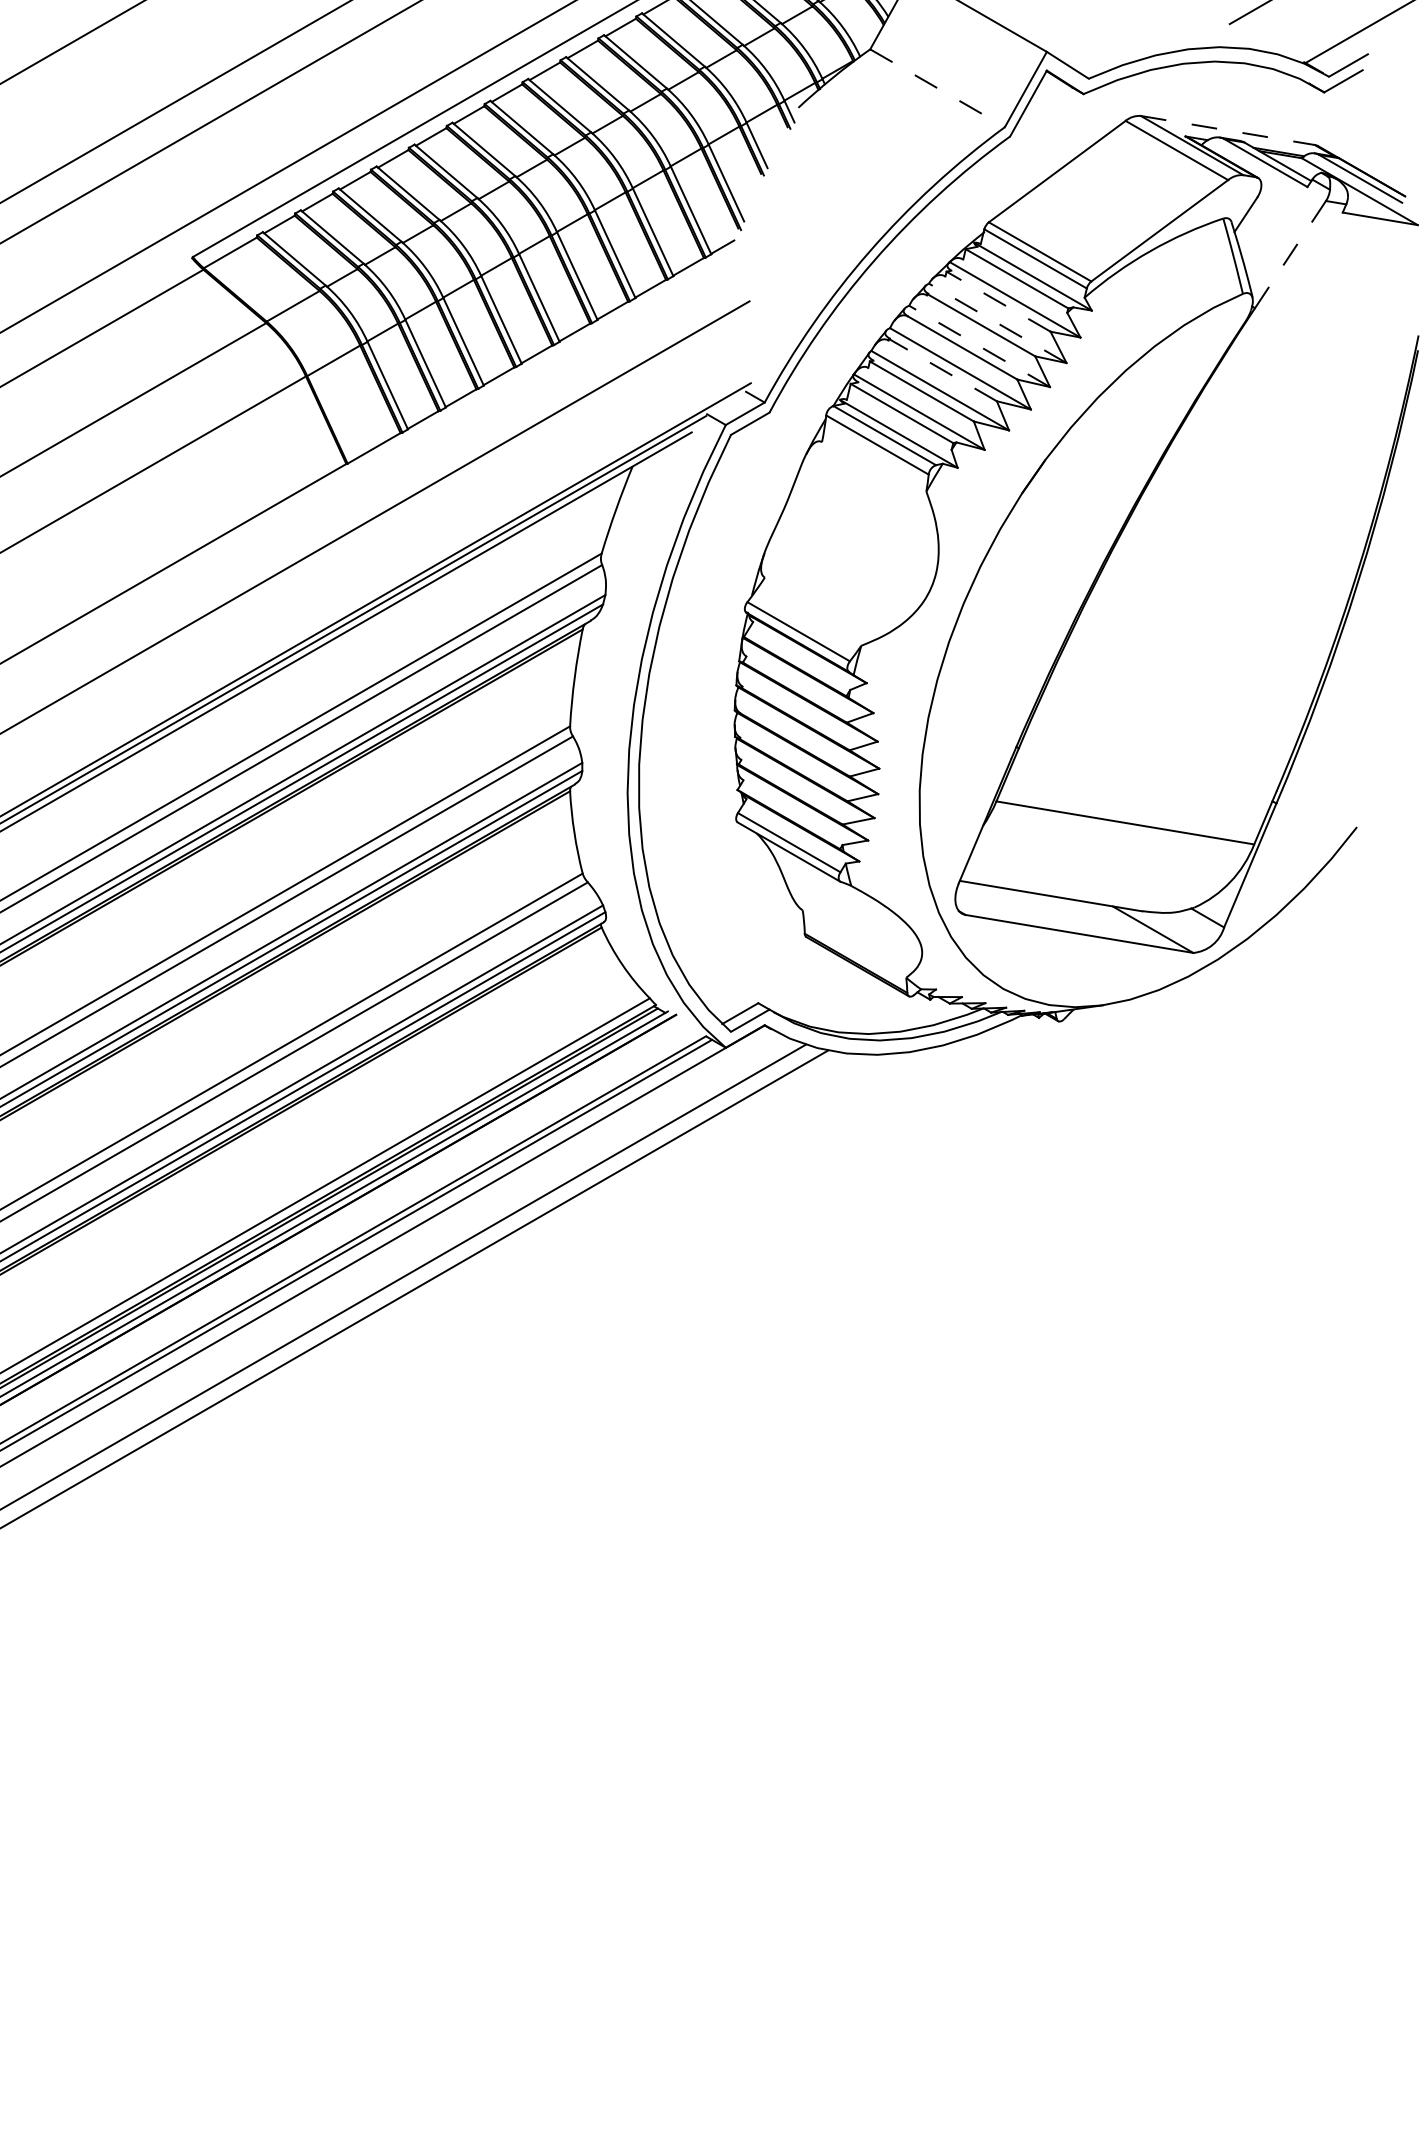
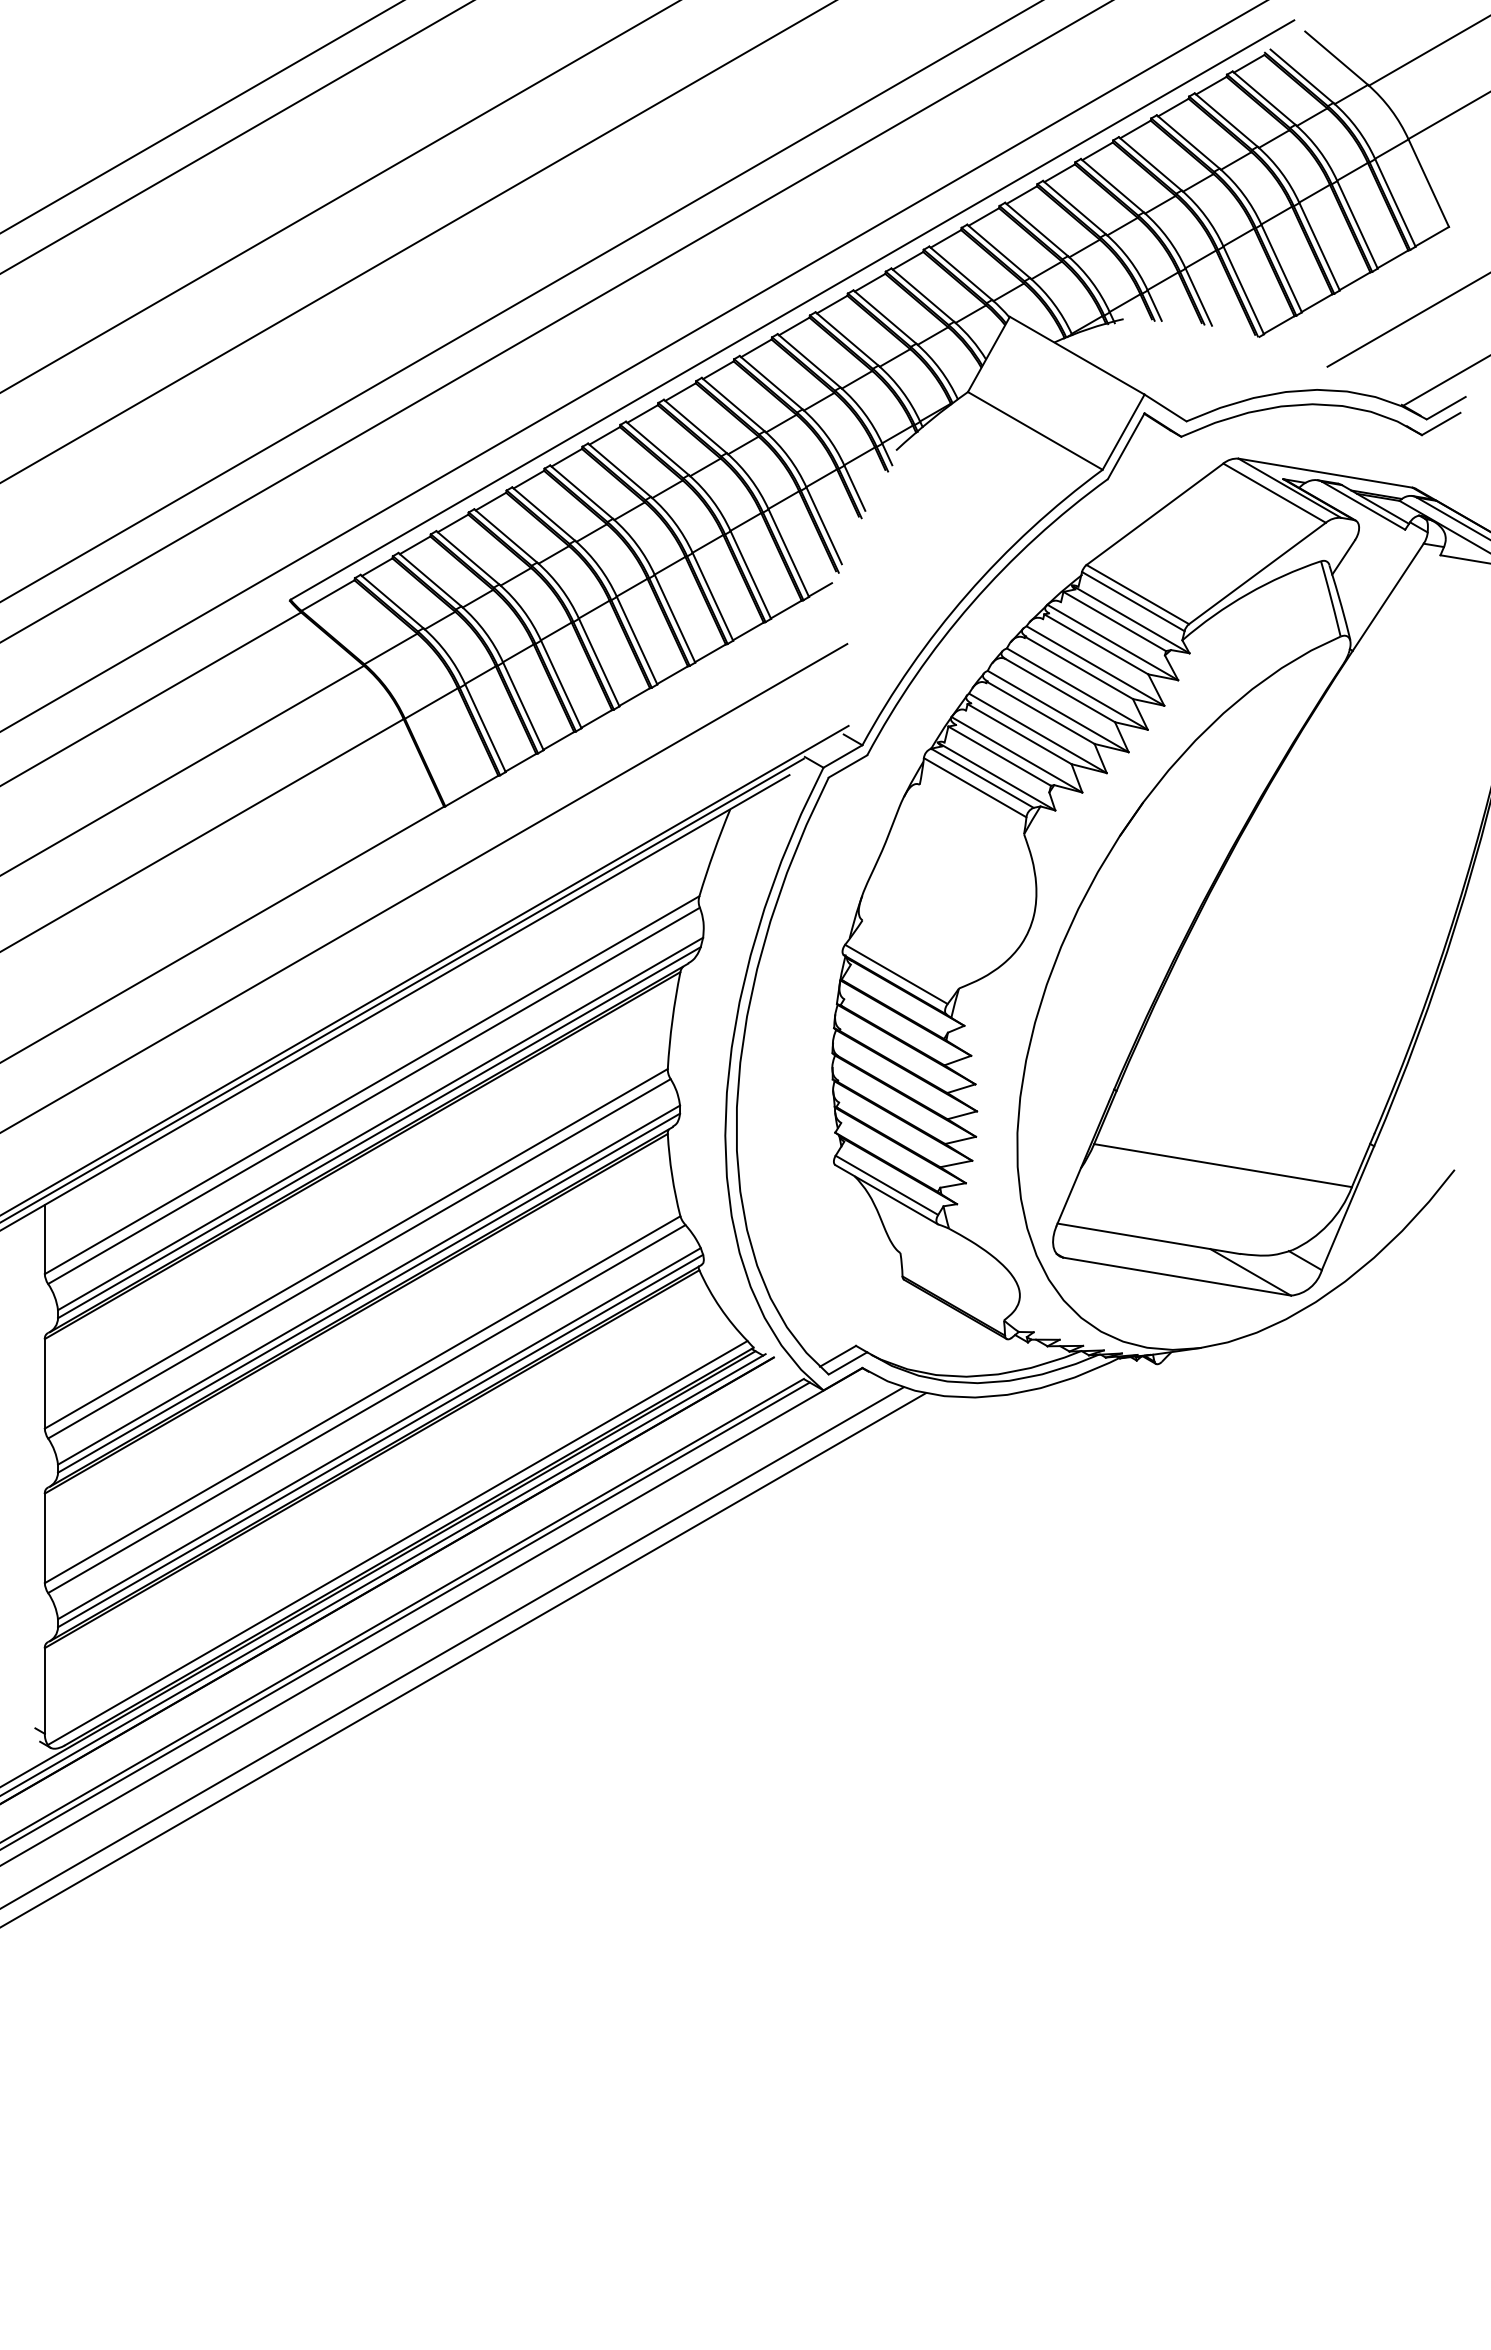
line: (937, 87) -> (1035, 430), dashed -> solid
line: (1228, 130) -> (1326, 473), dashed -> solid
line: (1289, 254) -> (1387, 597), dashed -> solid
line: (997, 301) -> (1095, 644), dashed -> solid
line: (997, 322) -> (1095, 665), dashed -> solid
line: (978, 345) -> (1076, 688), dashed -> solid
line: (942, 369) -> (1040, 712), dashed -> solid

